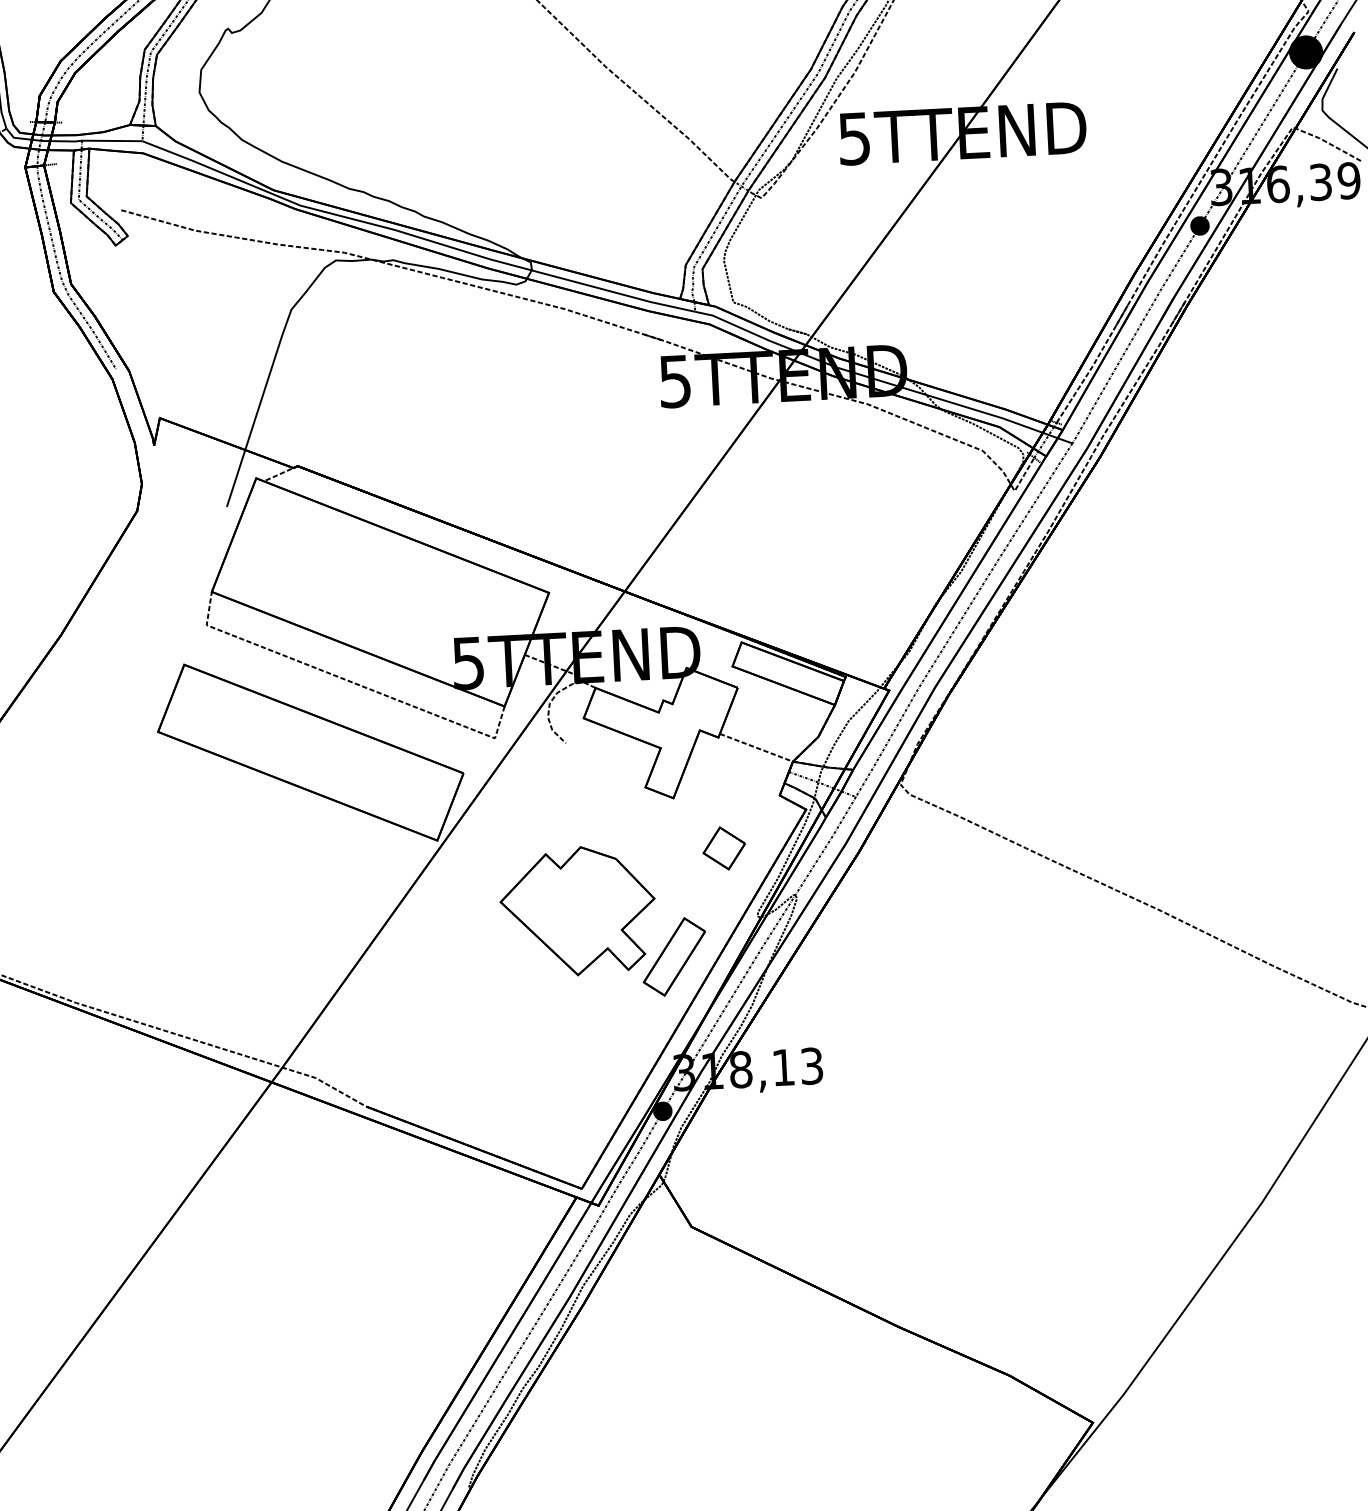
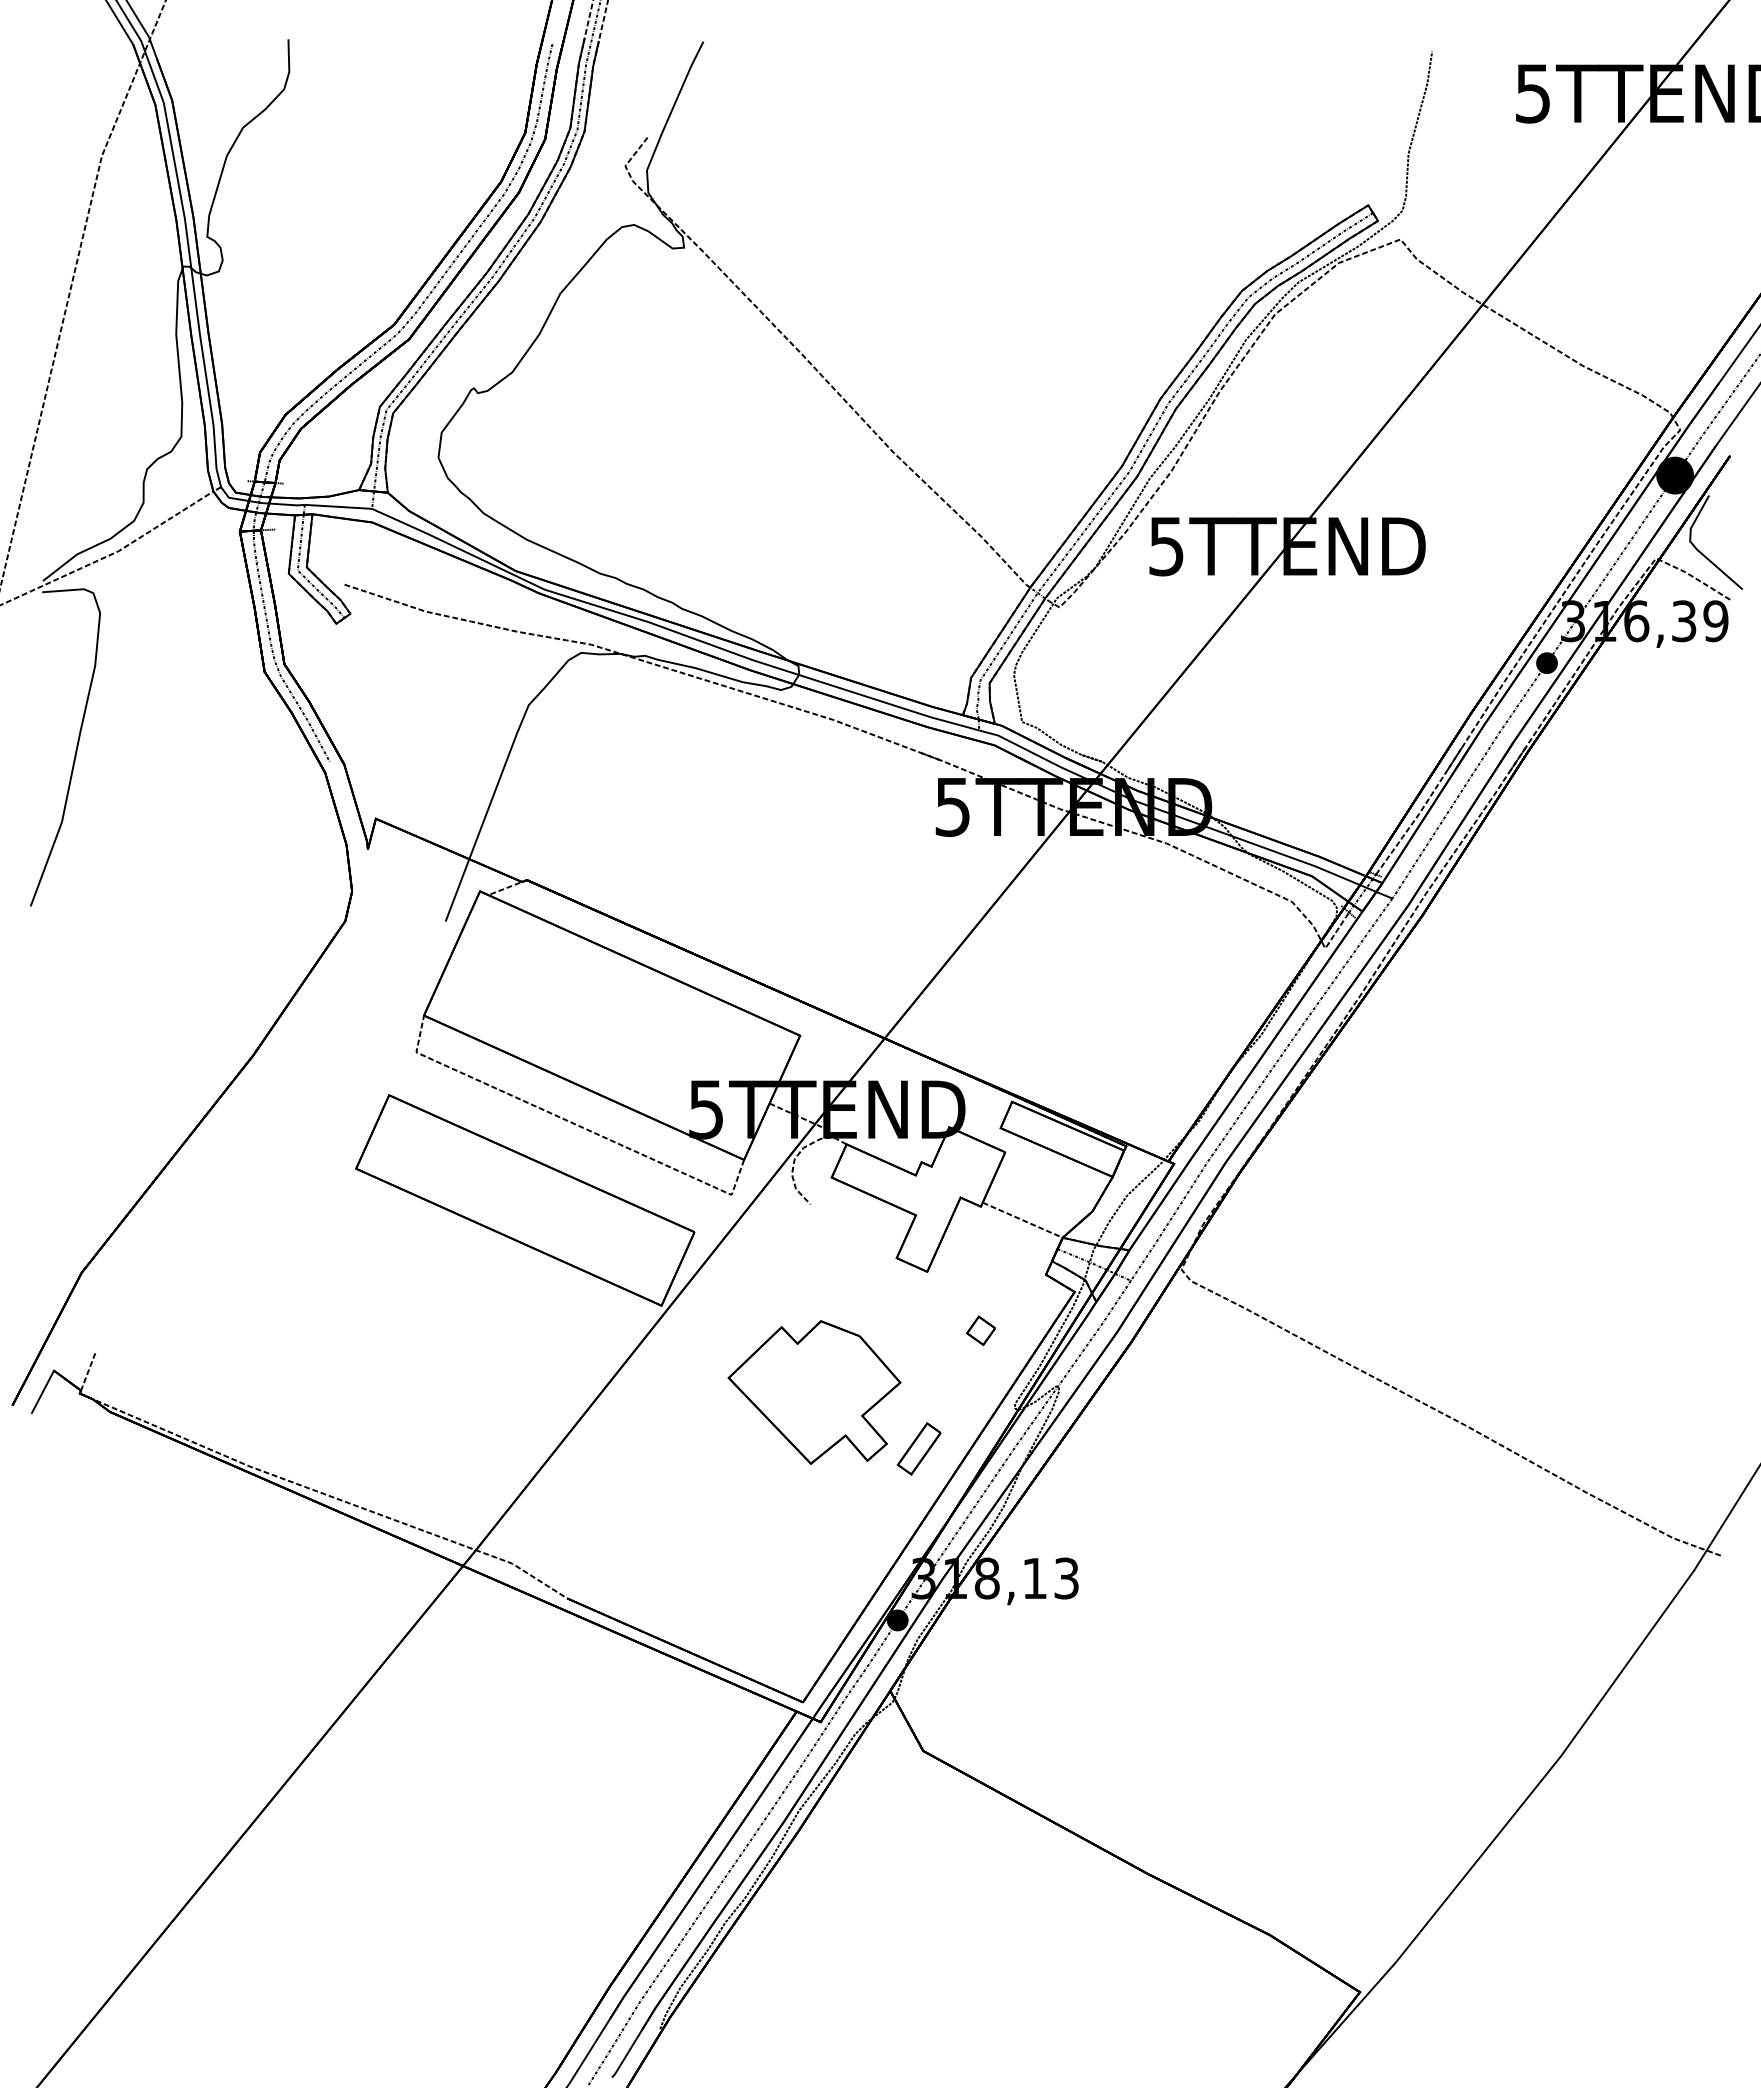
part: (723, 848) -> (980, 1330), size x0.6
part: (673, 956) -> (918, 1448), size x0.6

